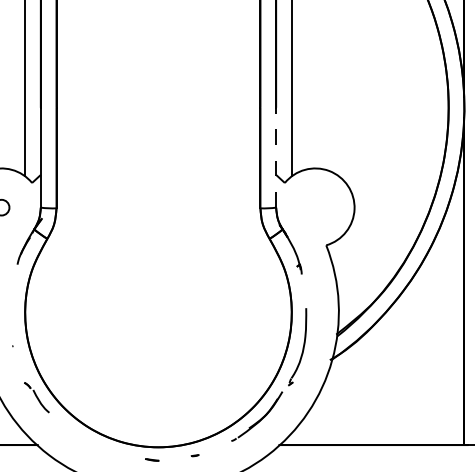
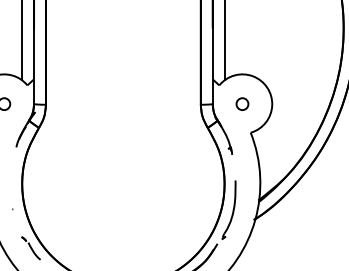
line: (276, 157) -> (212, 66), dashed -> solid
circle: (315, 207) -> (242, 104), added

